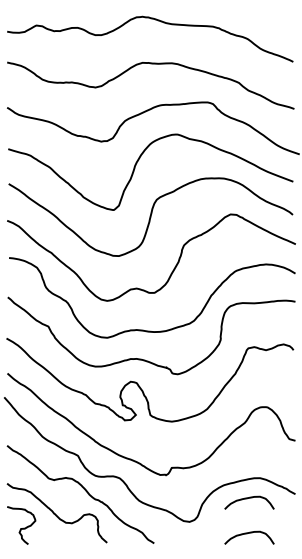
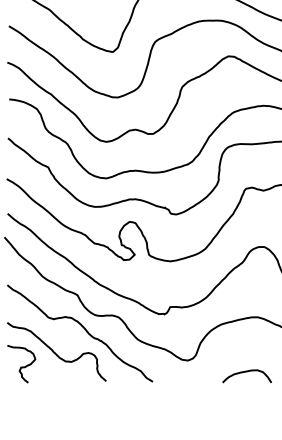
curve: (247, 499) -> (245, 338), removed

